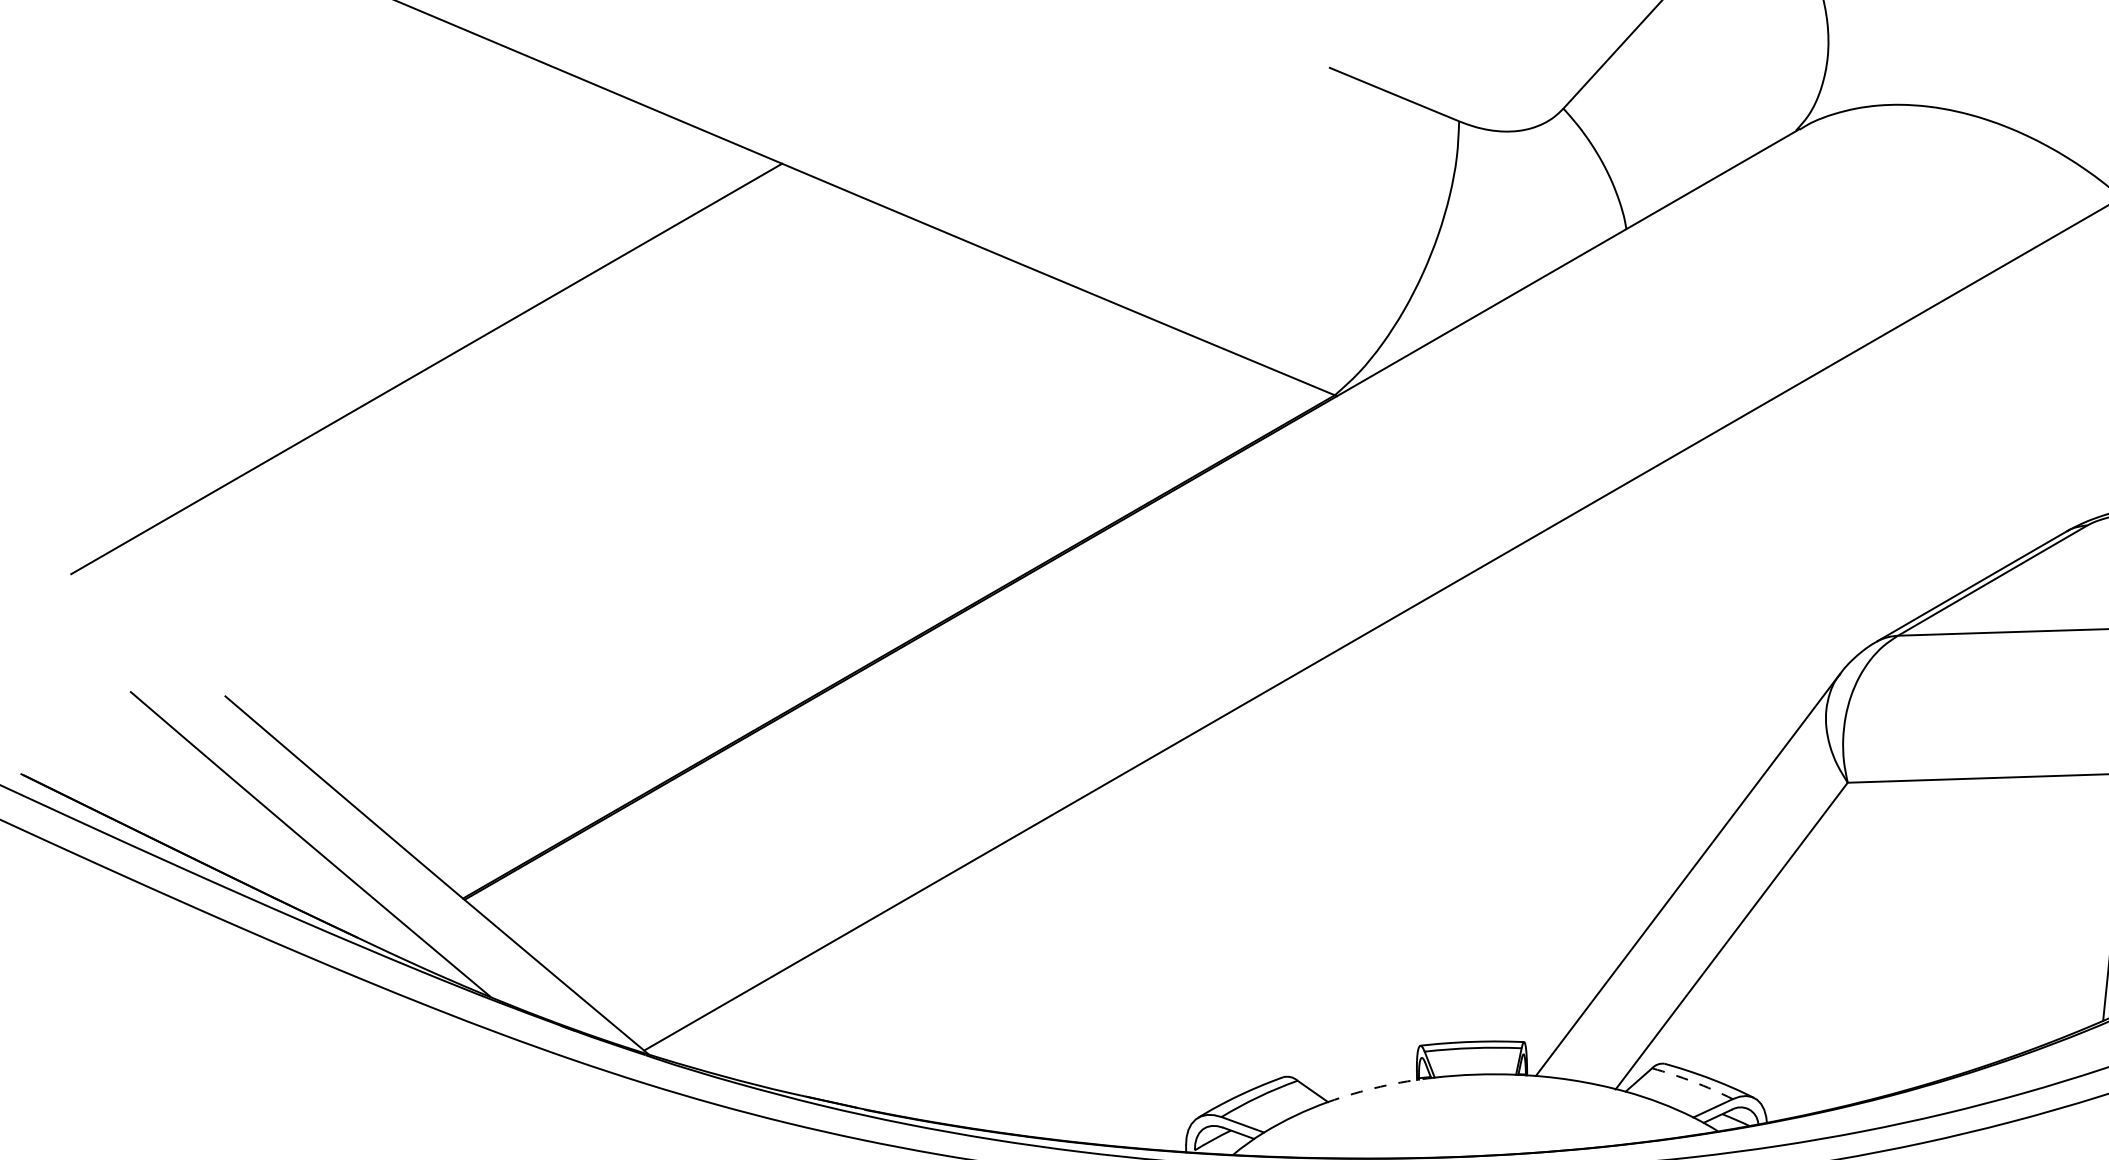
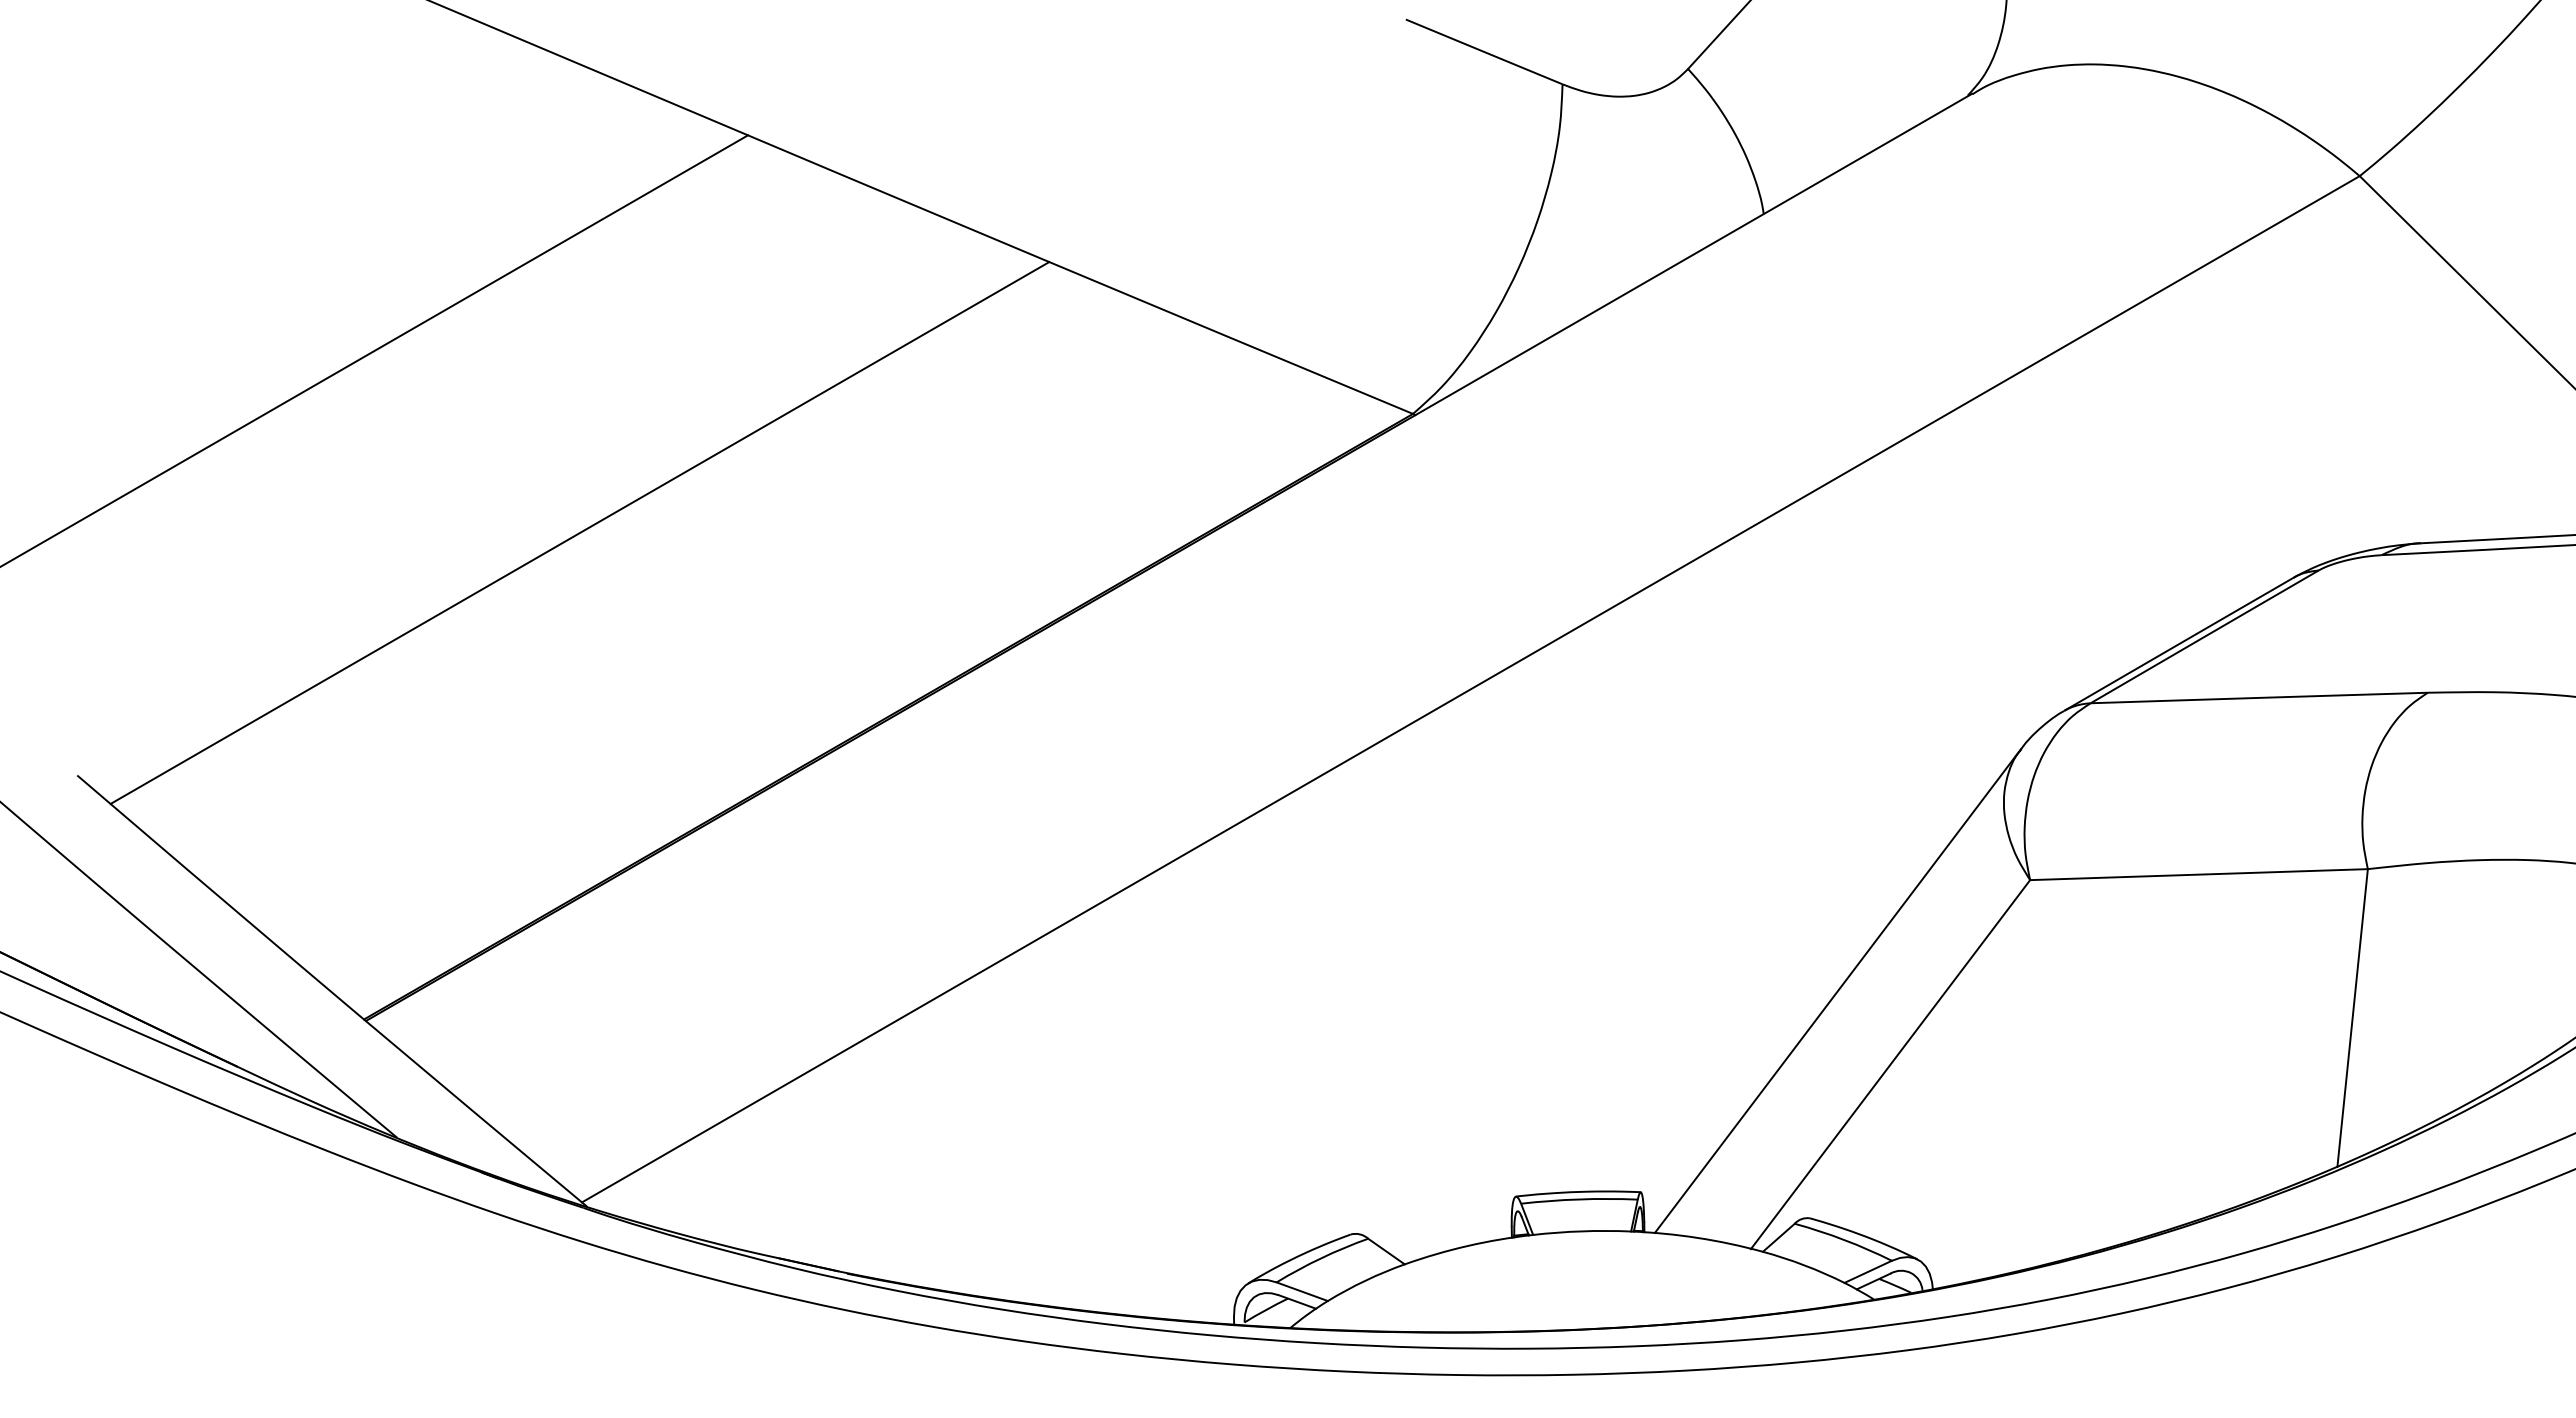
line: (642, 493) -> (579, 532), added
arc: (1693, 1081) -> (1844, 1239), dashed -> solid
arc: (1380, 1086) -> (1468, 1245), dashed -> solid

